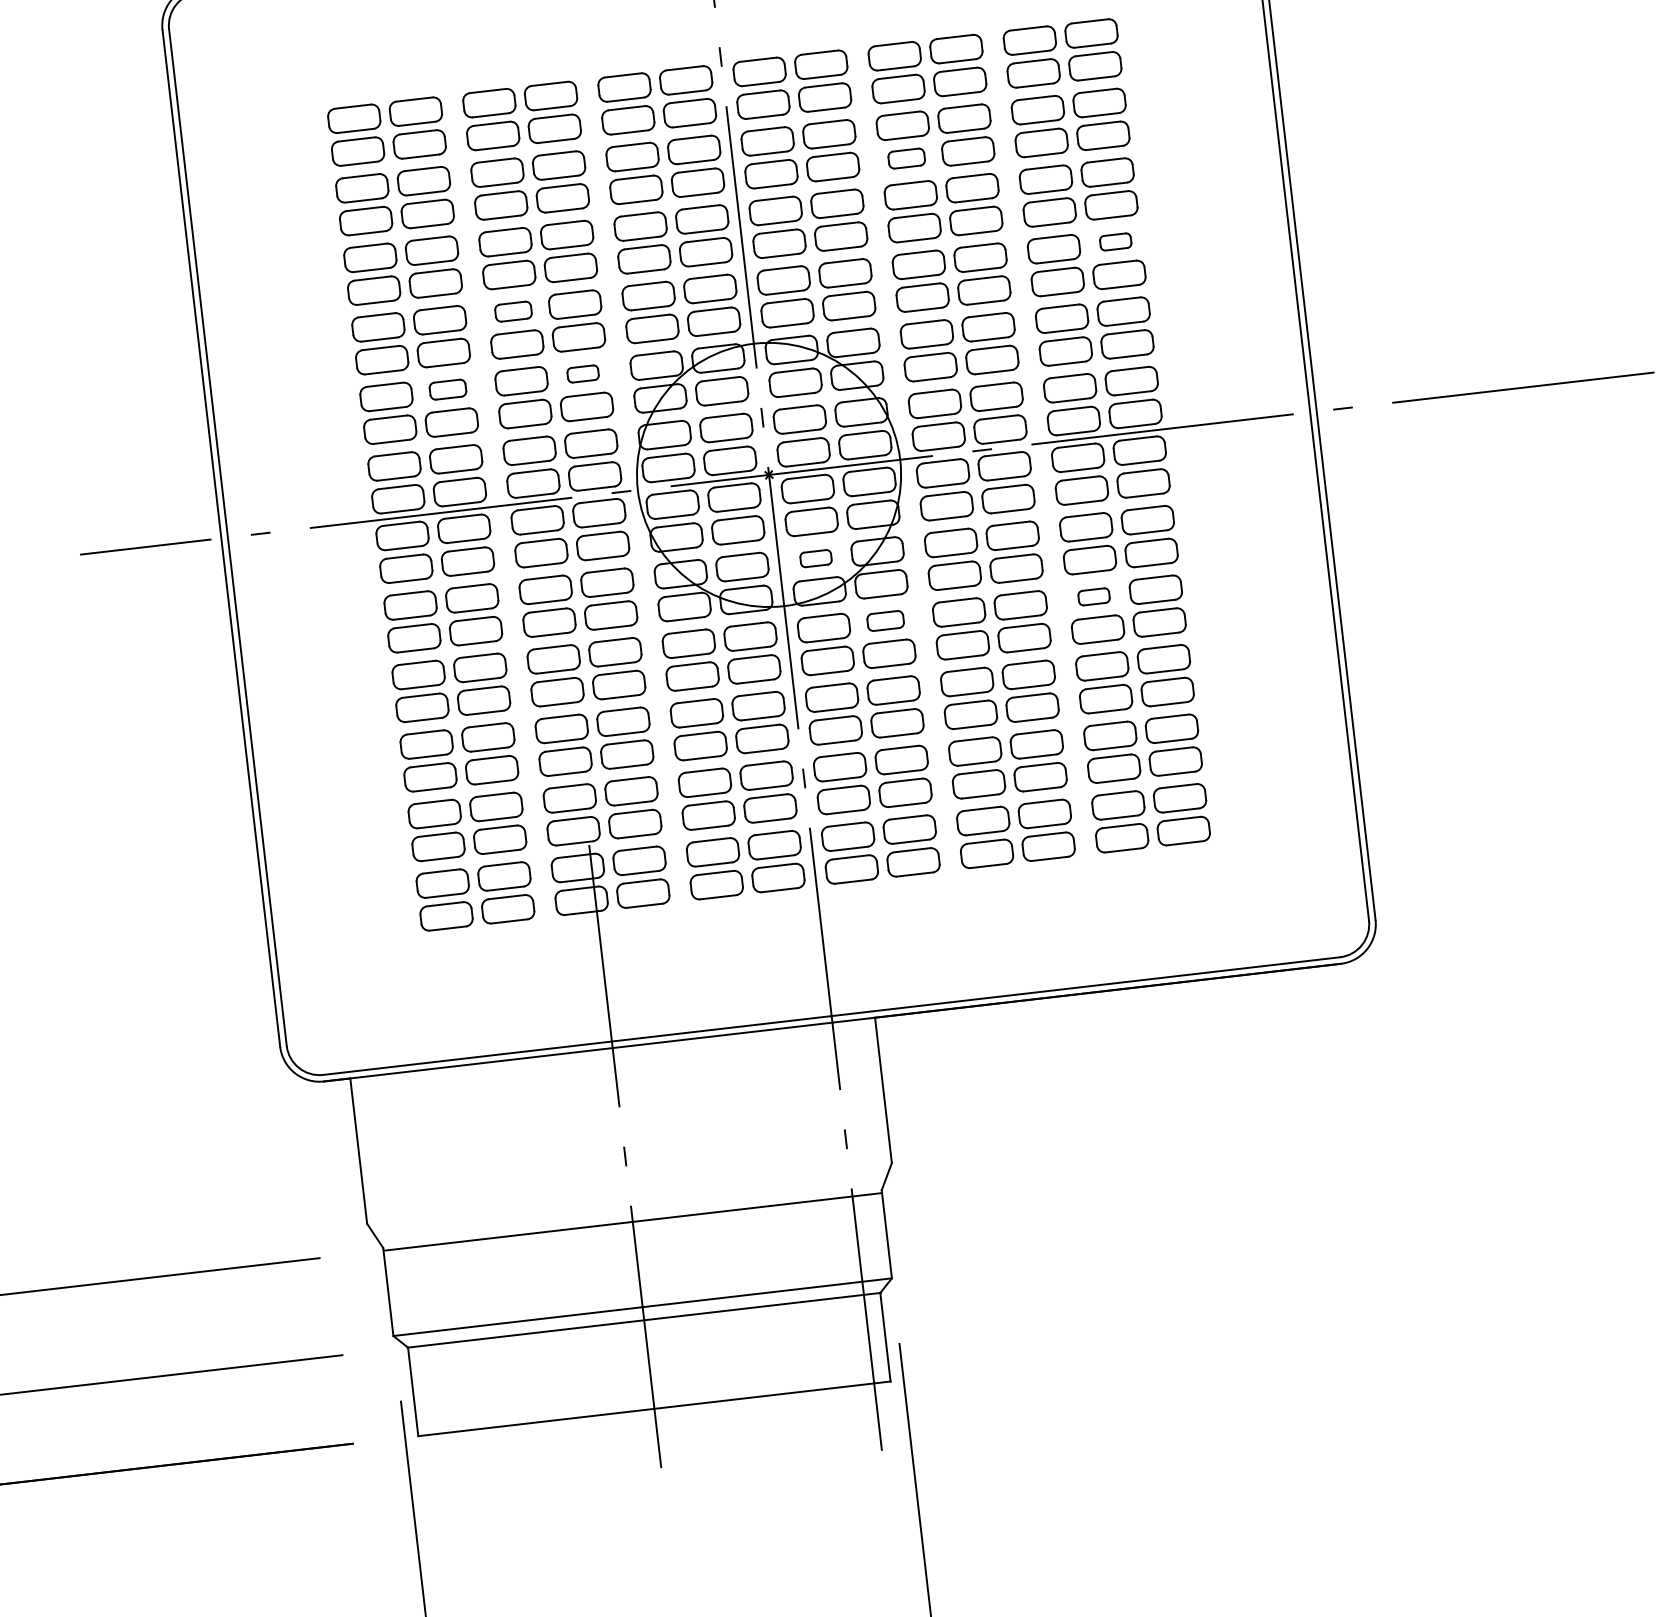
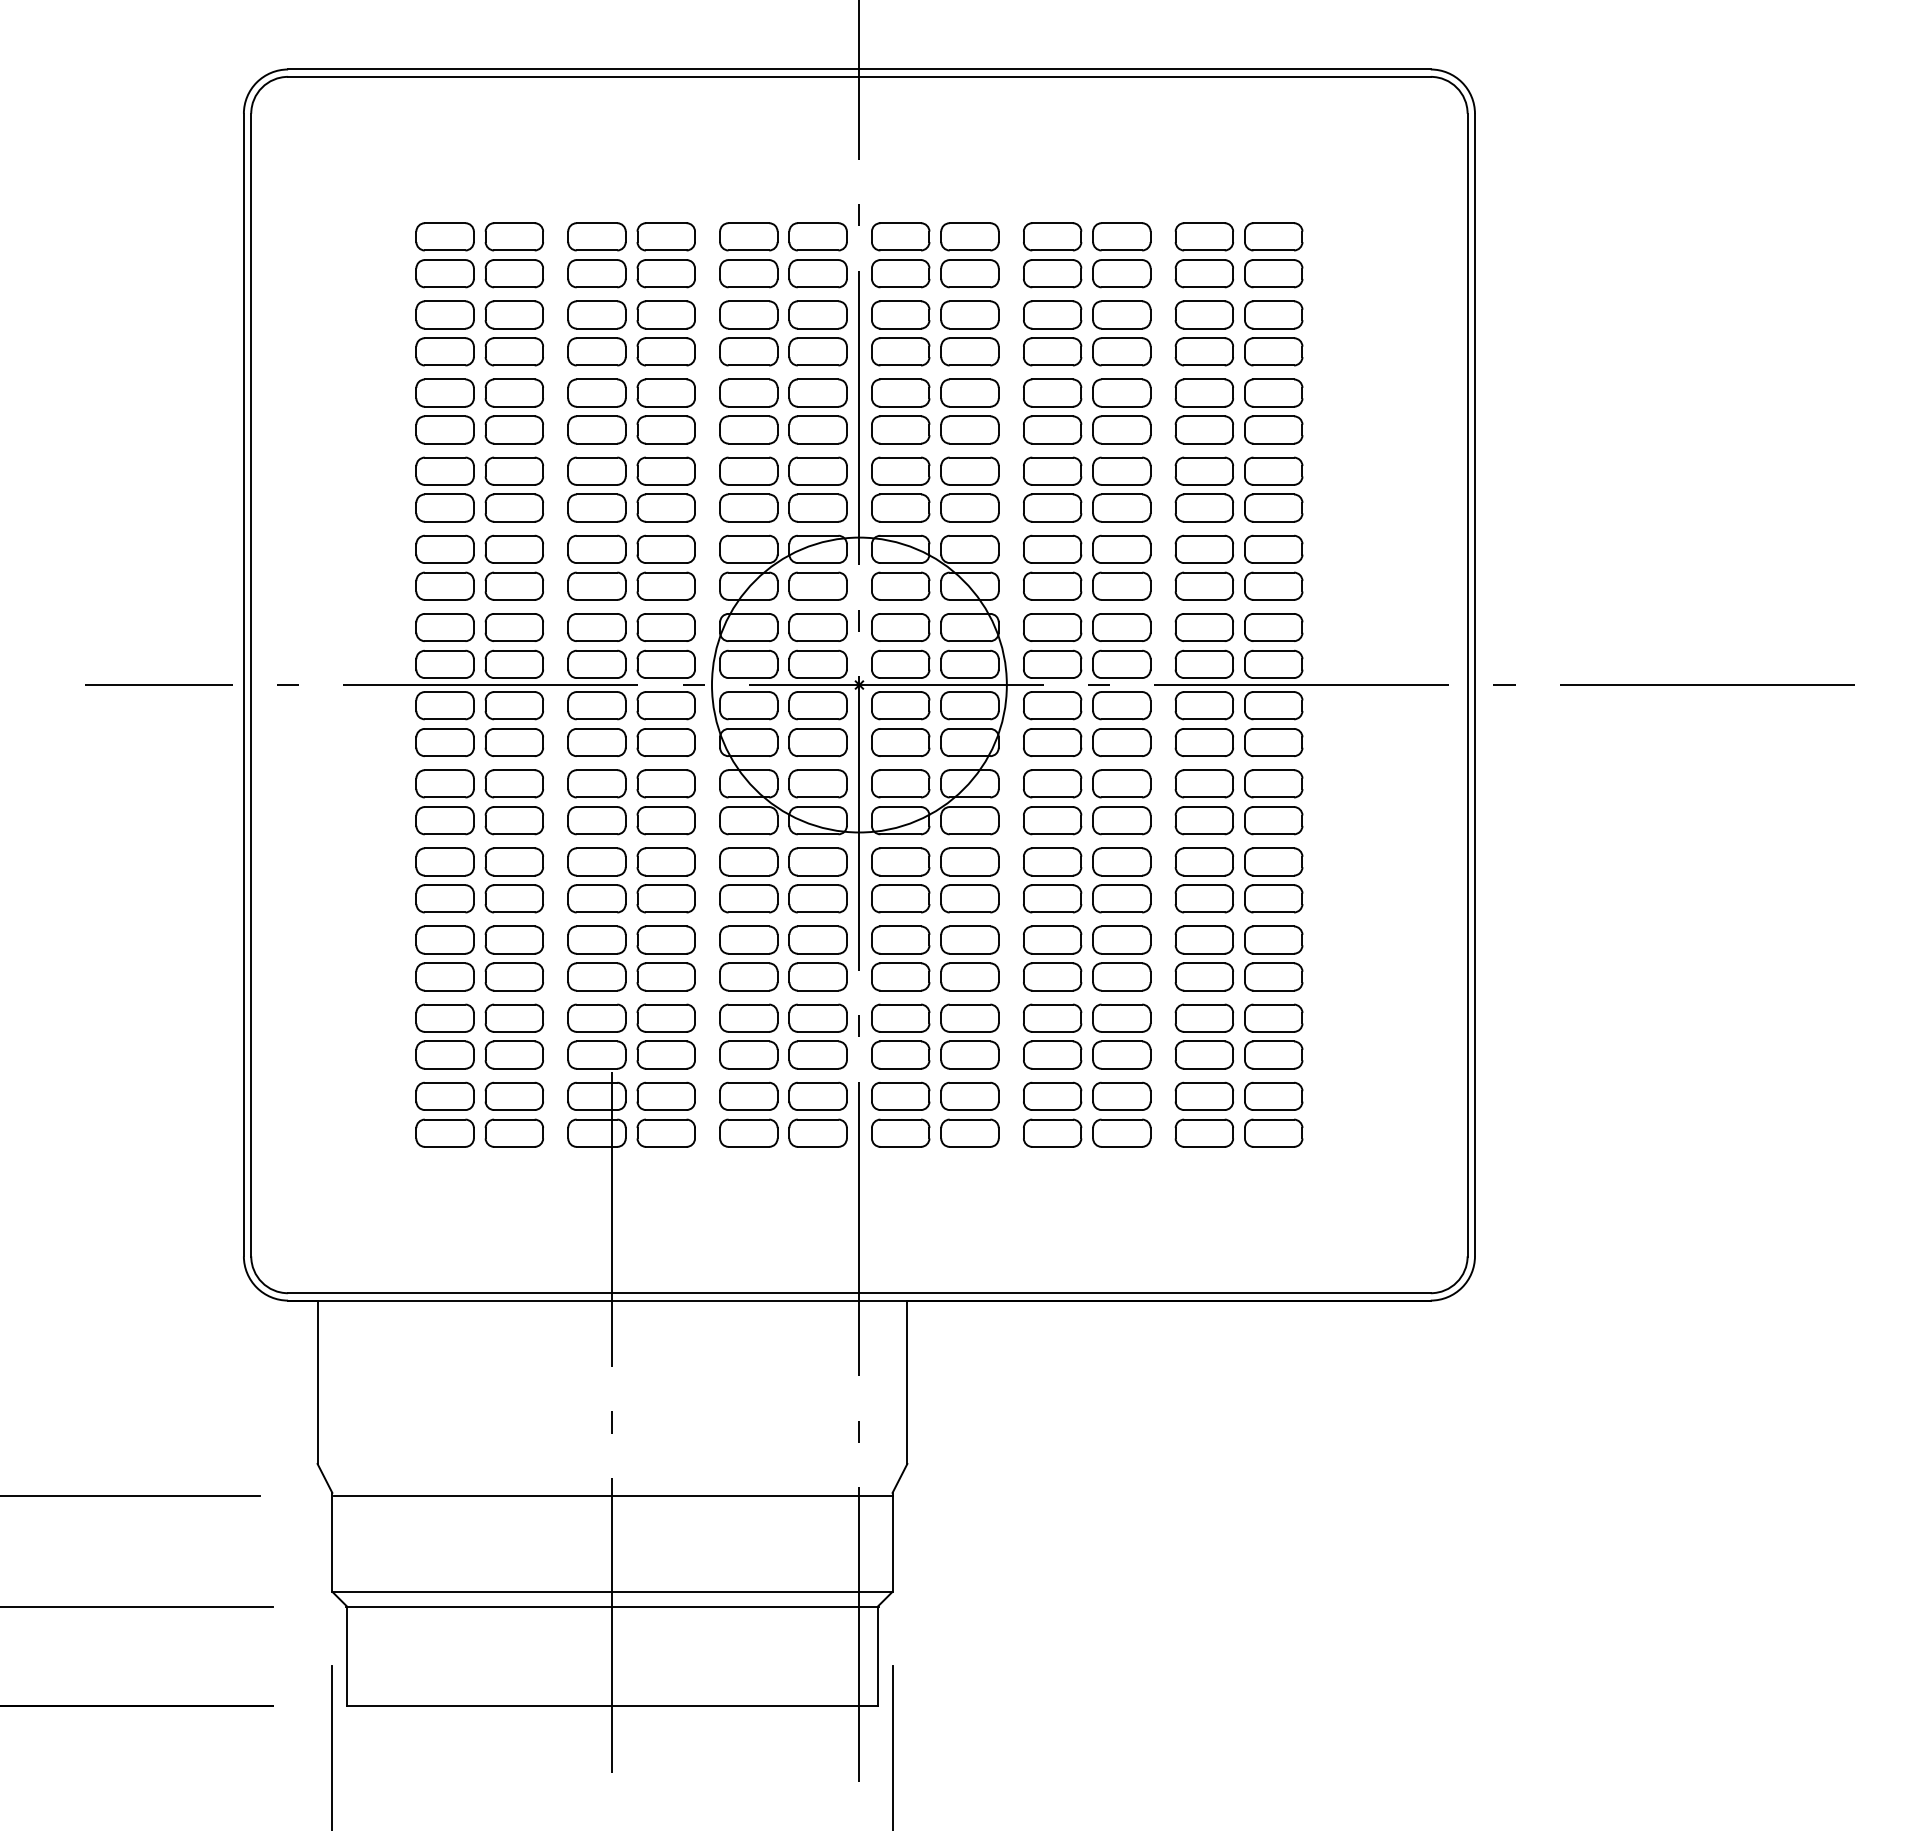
part: (906, 158) -> (1052, 351), size x1.43
part: (1115, 241) -> (1273, 470), size x1.67
part: (513, 311) -> (596, 470), size x1.43
part: (582, 373) -> (665, 548), size x1.67
part: (447, 389) -> (513, 548), size x1.43
part: (815, 558) -> (900, 783), size x1.67
part: (1093, 596) -> (1203, 861), size x1.67
part: (885, 620) -> (969, 861), size x1.43

